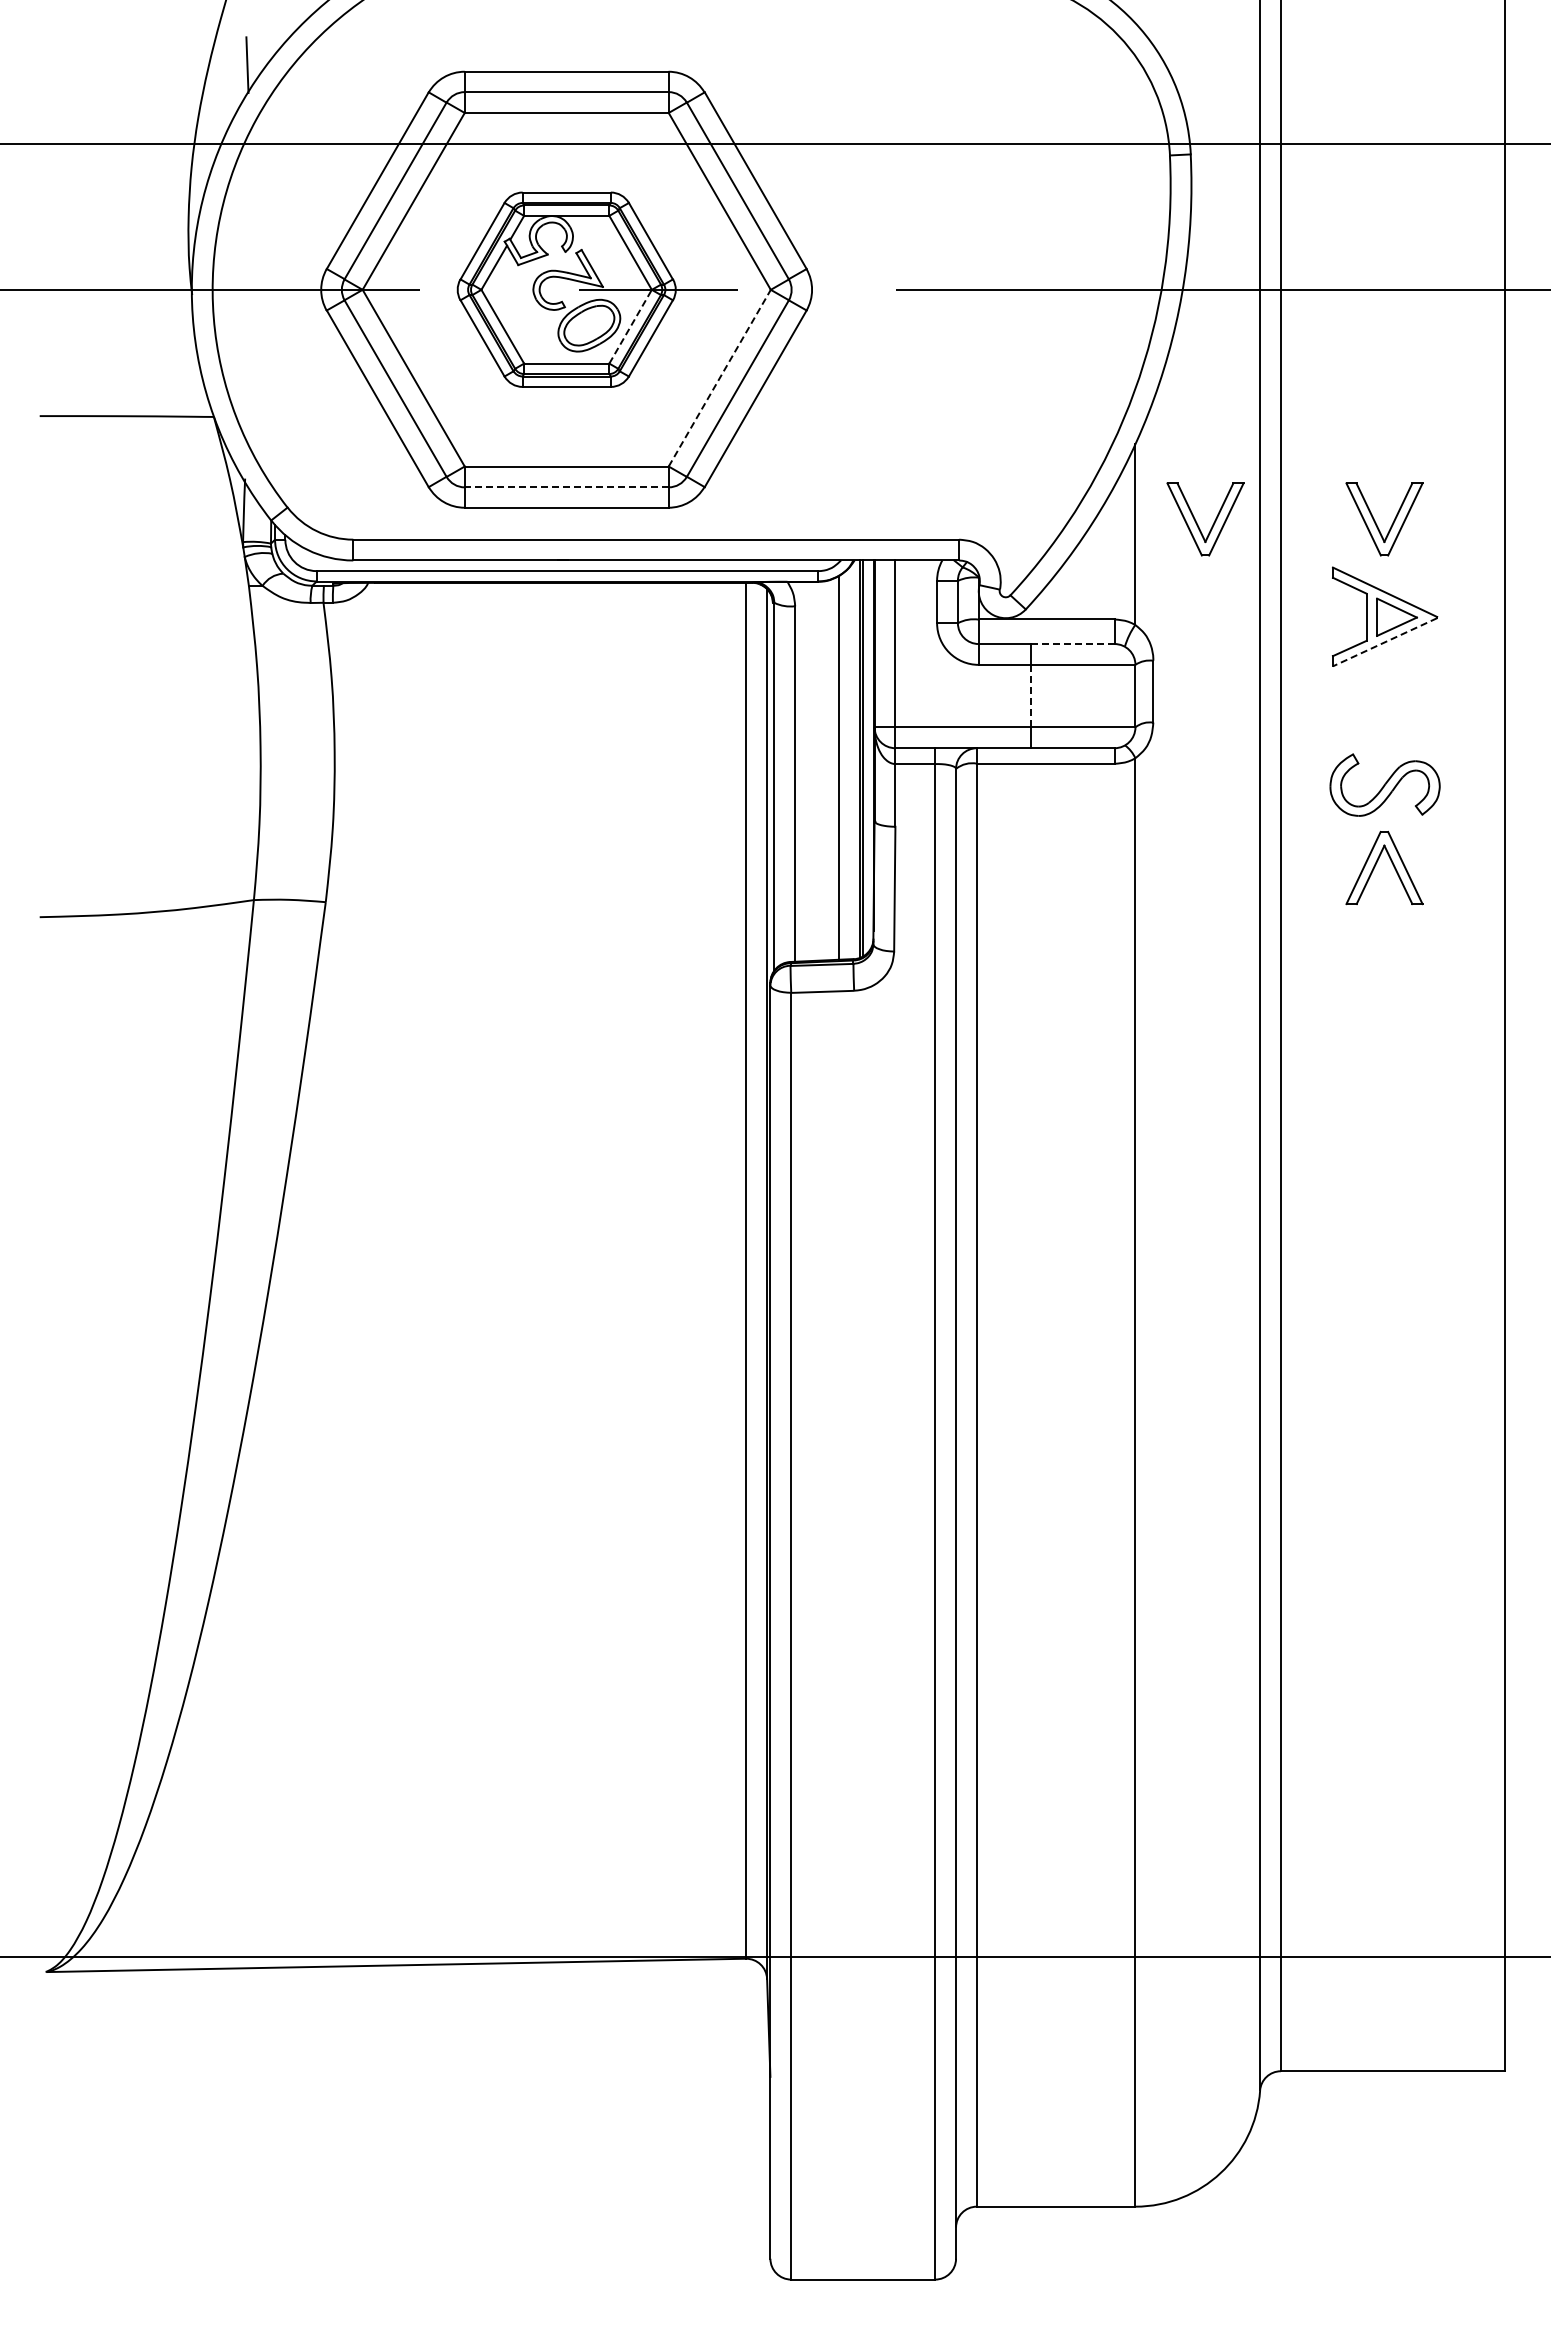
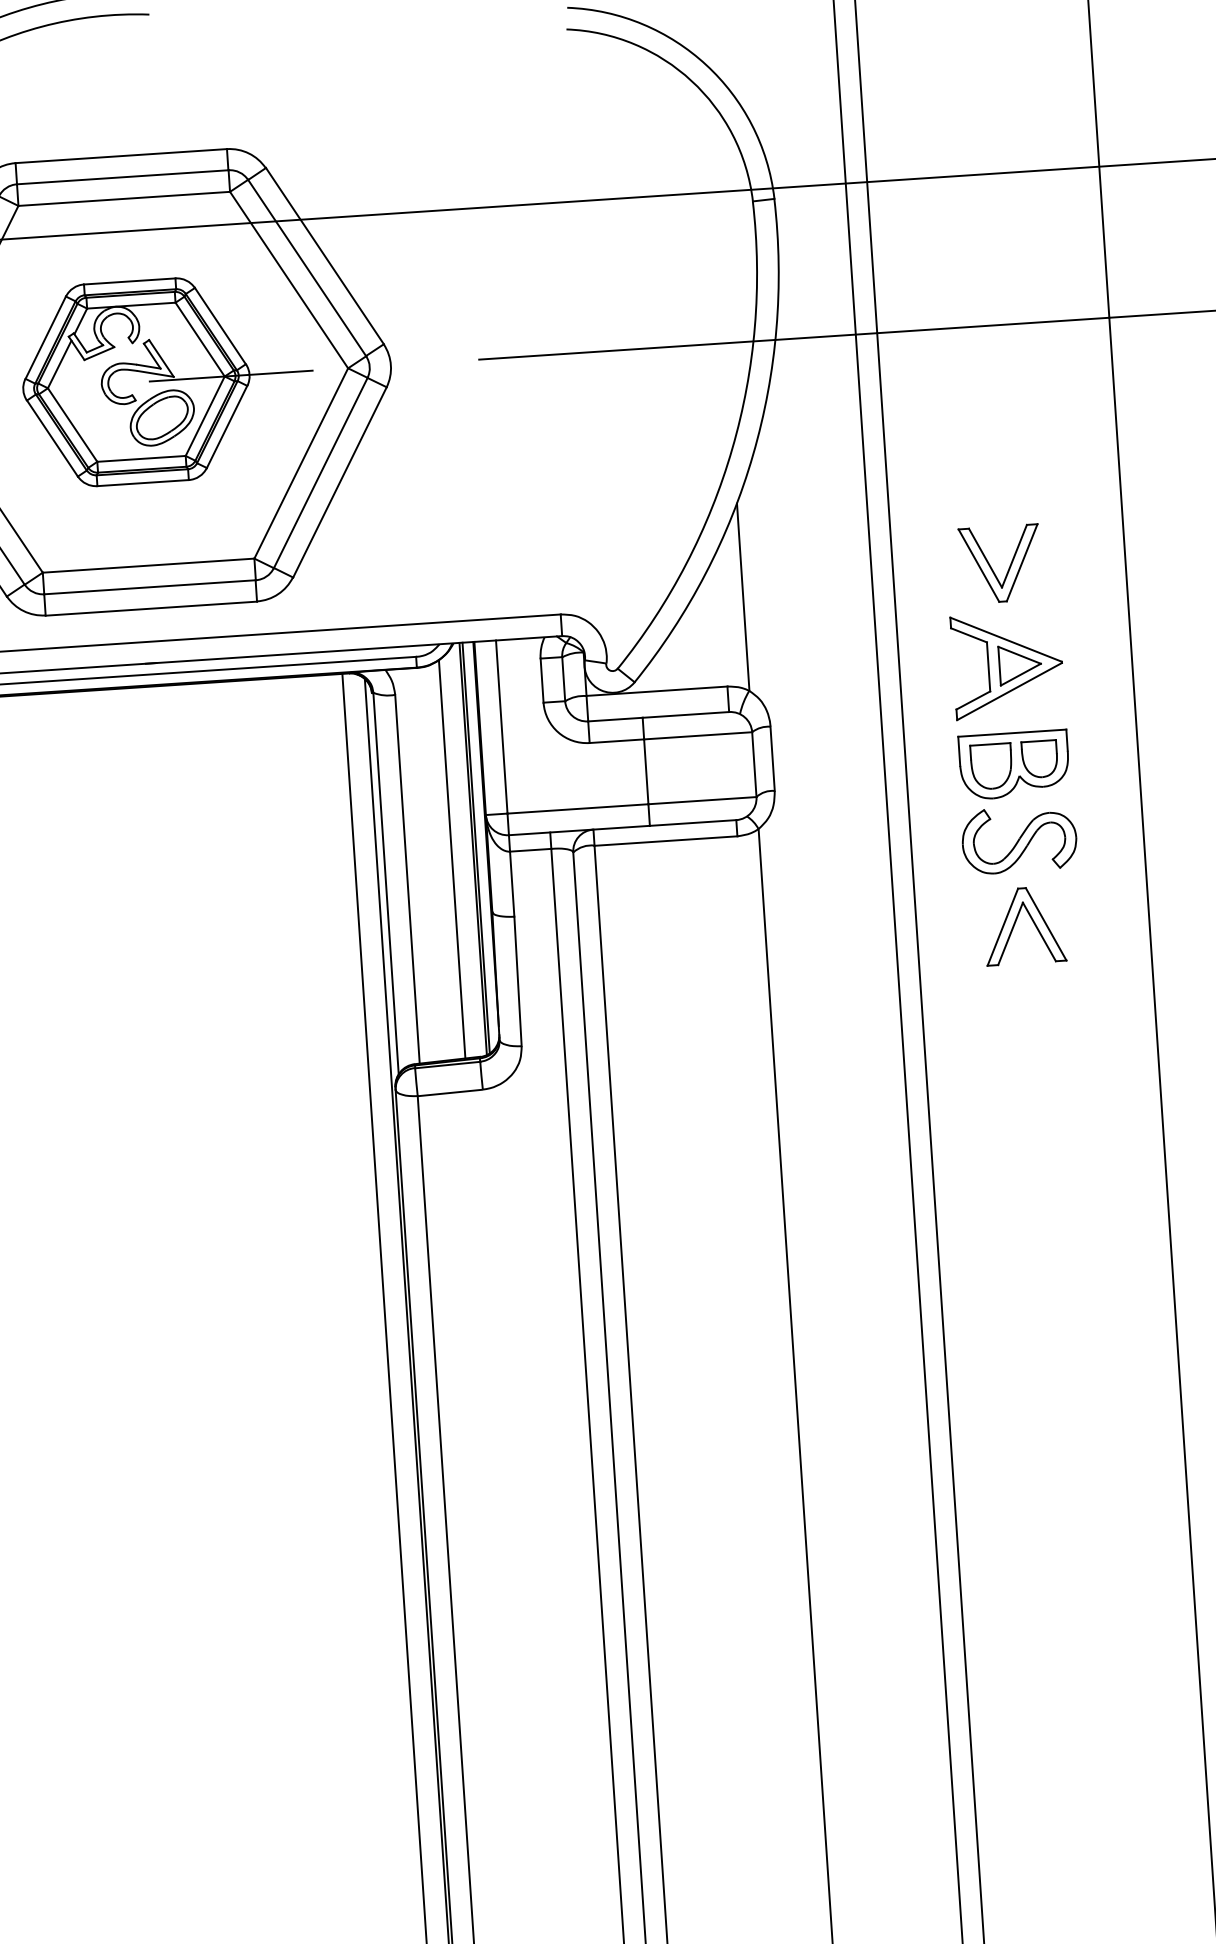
line: (630, 326) -> (205, 416), dashed -> solid
line: (720, 377) -> (301, 462), dashed -> solid
line: (566, 487) -> (149, 587), dashed -> solid
part: (1197, 522) -> (806, 580), removed
line: (1384, 642) -> (1009, 691), dashed -> solid
line: (1072, 644) -> (685, 715), dashed -> solid
line: (1031, 695) -> (646, 771), dashed -> solid
part: (1384, 712) -> (1013, 764), added

